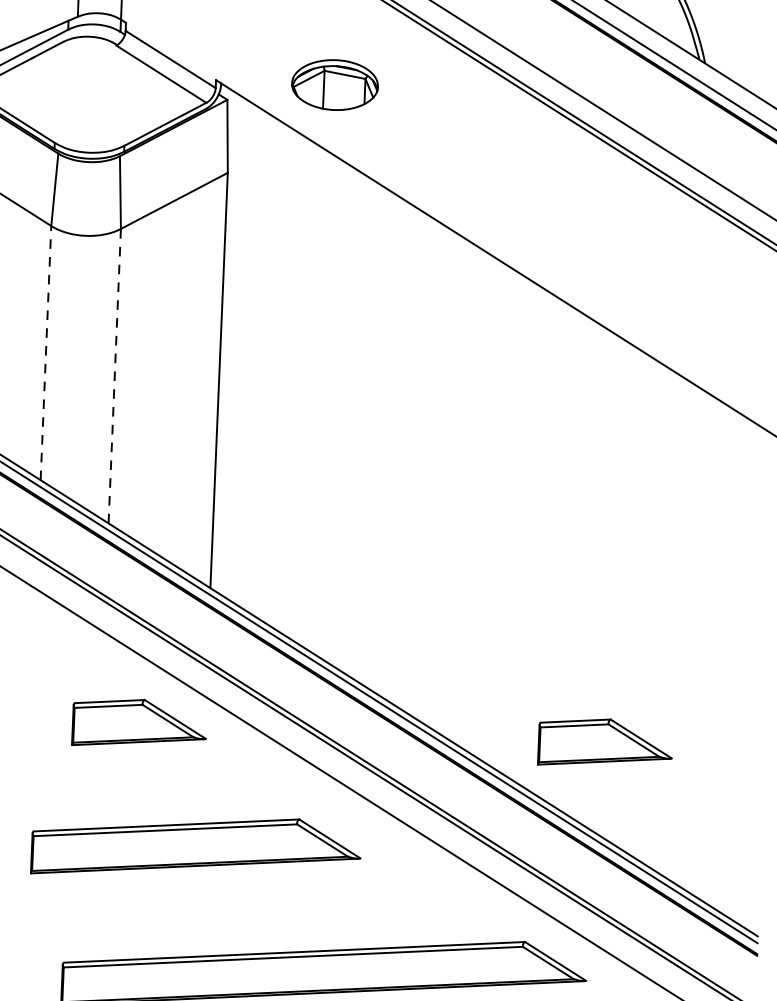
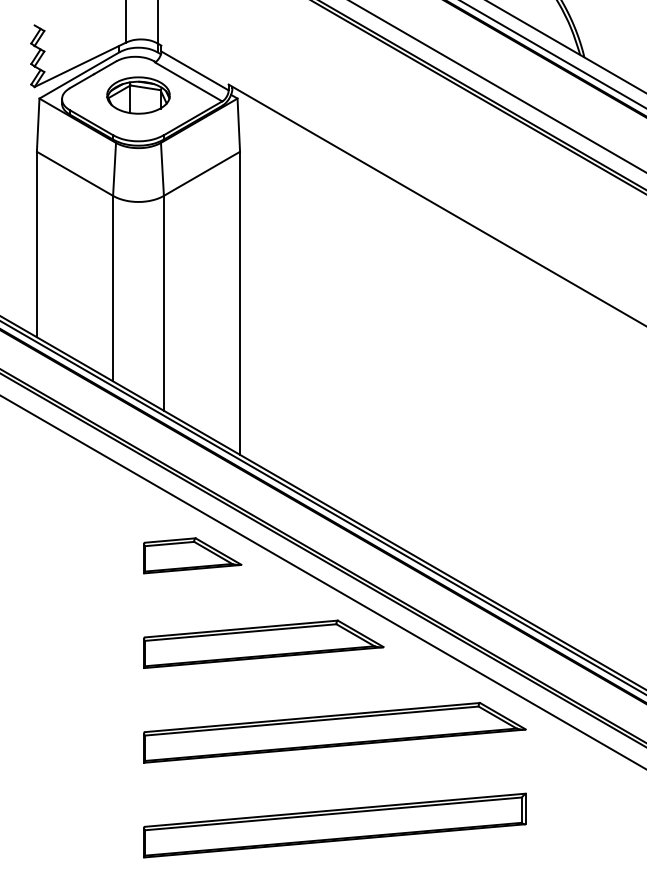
part: (335, 85) -> (138, 95), moved
line: (46, 352) -> (113, 288), dashed -> solid
line: (114, 375) -> (163, 302), dashed -> solid
part: (605, 742) -> (532, 555), removed
part: (196, 846) -> (263, 643), moved

